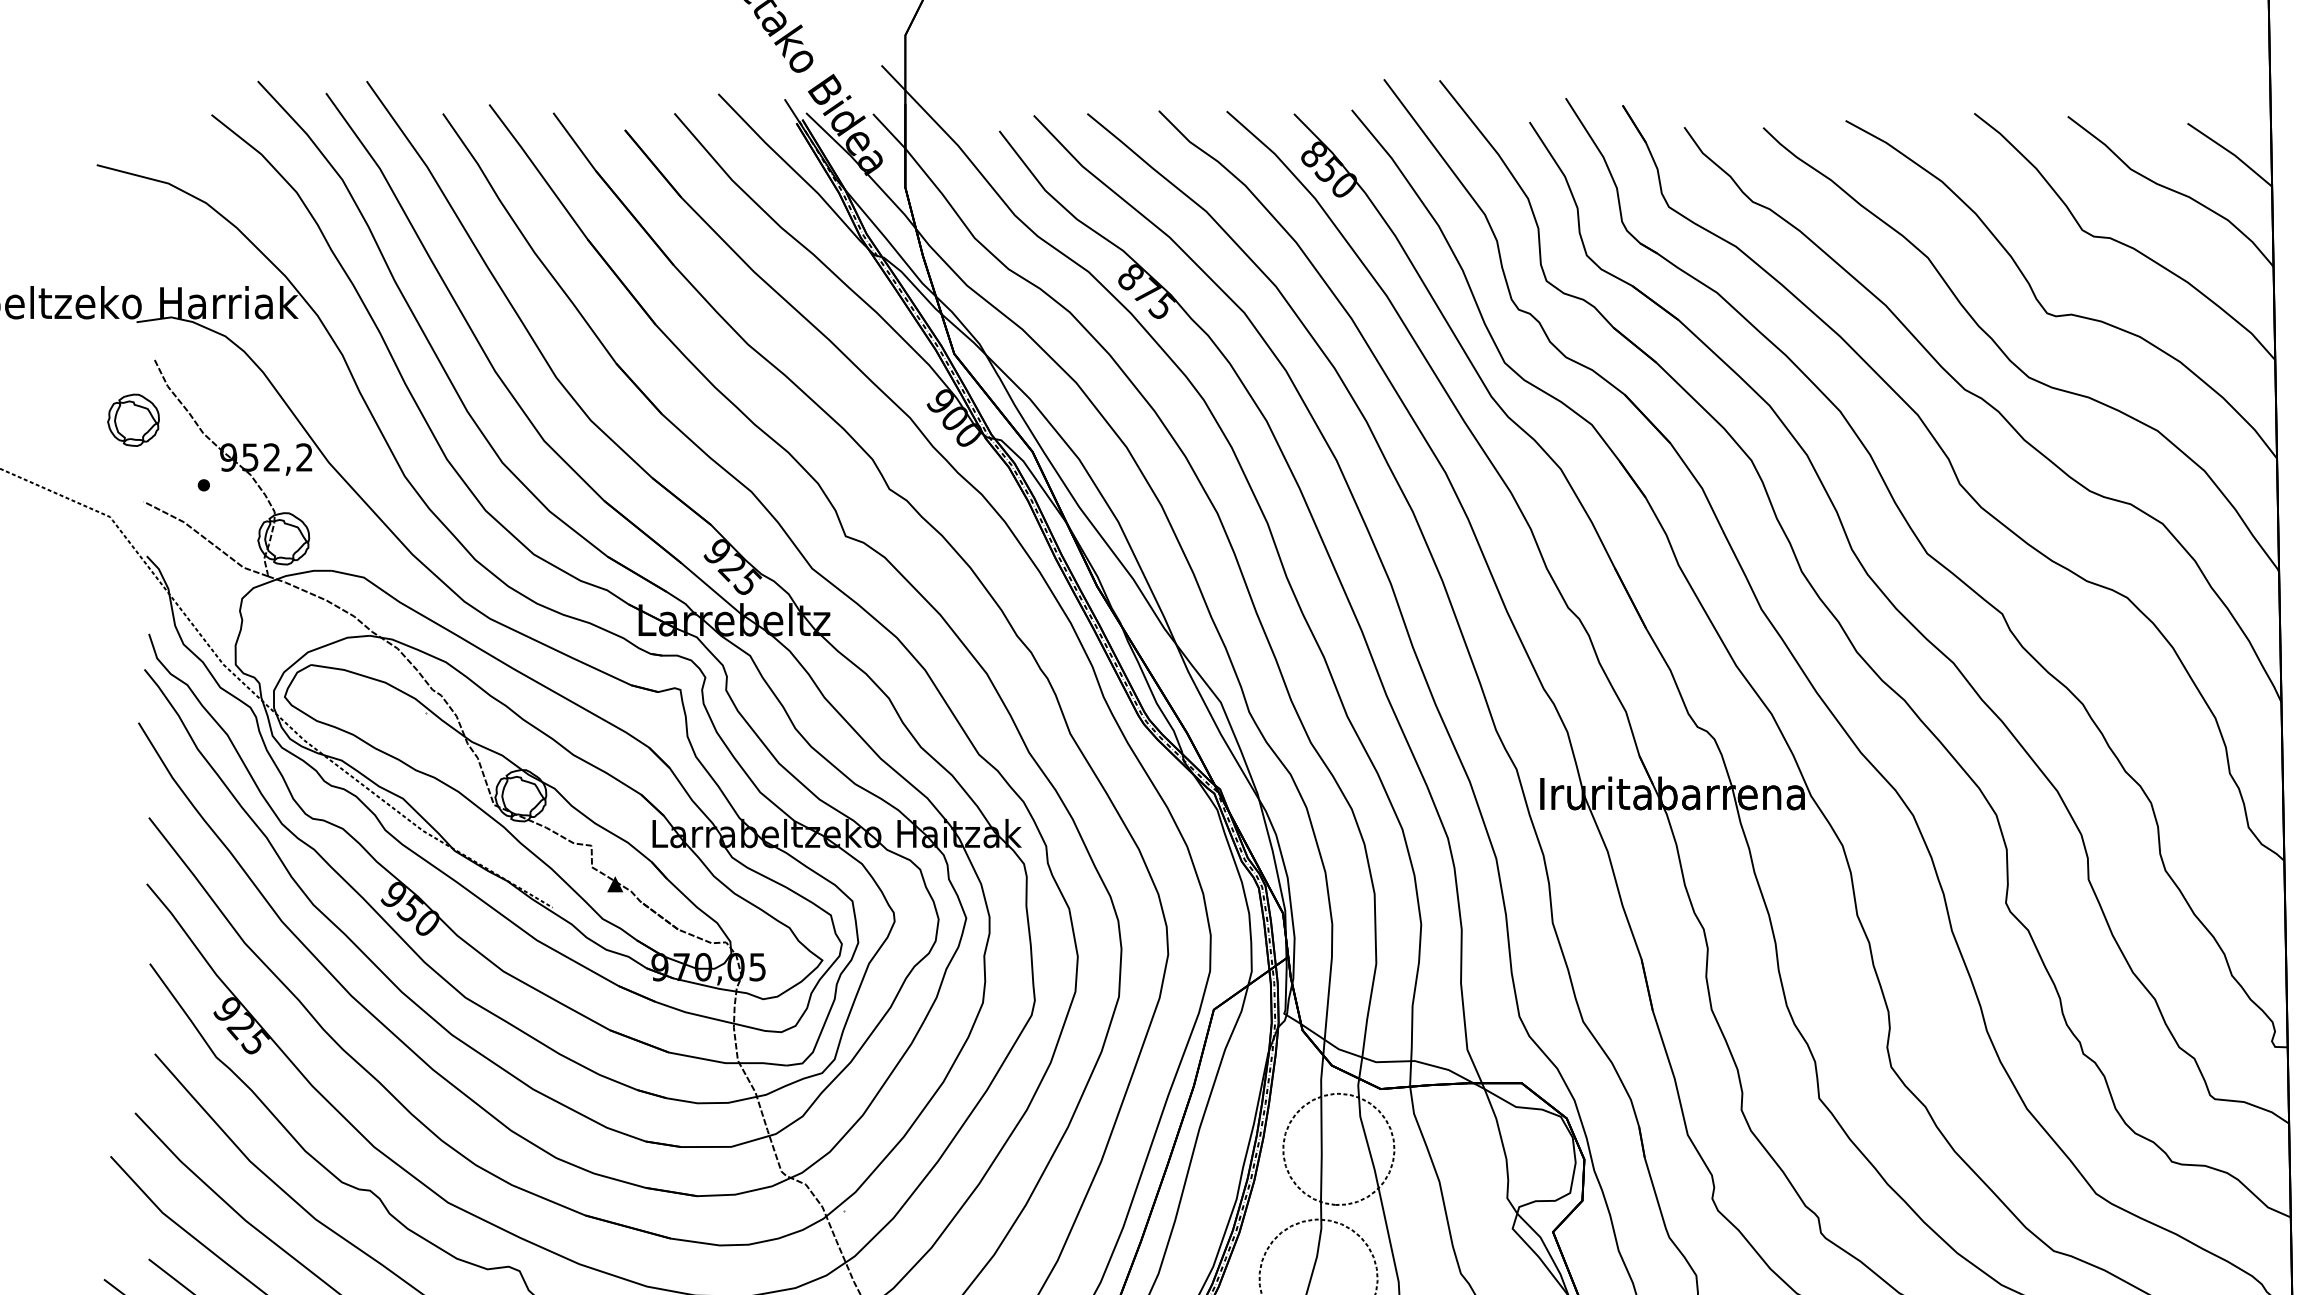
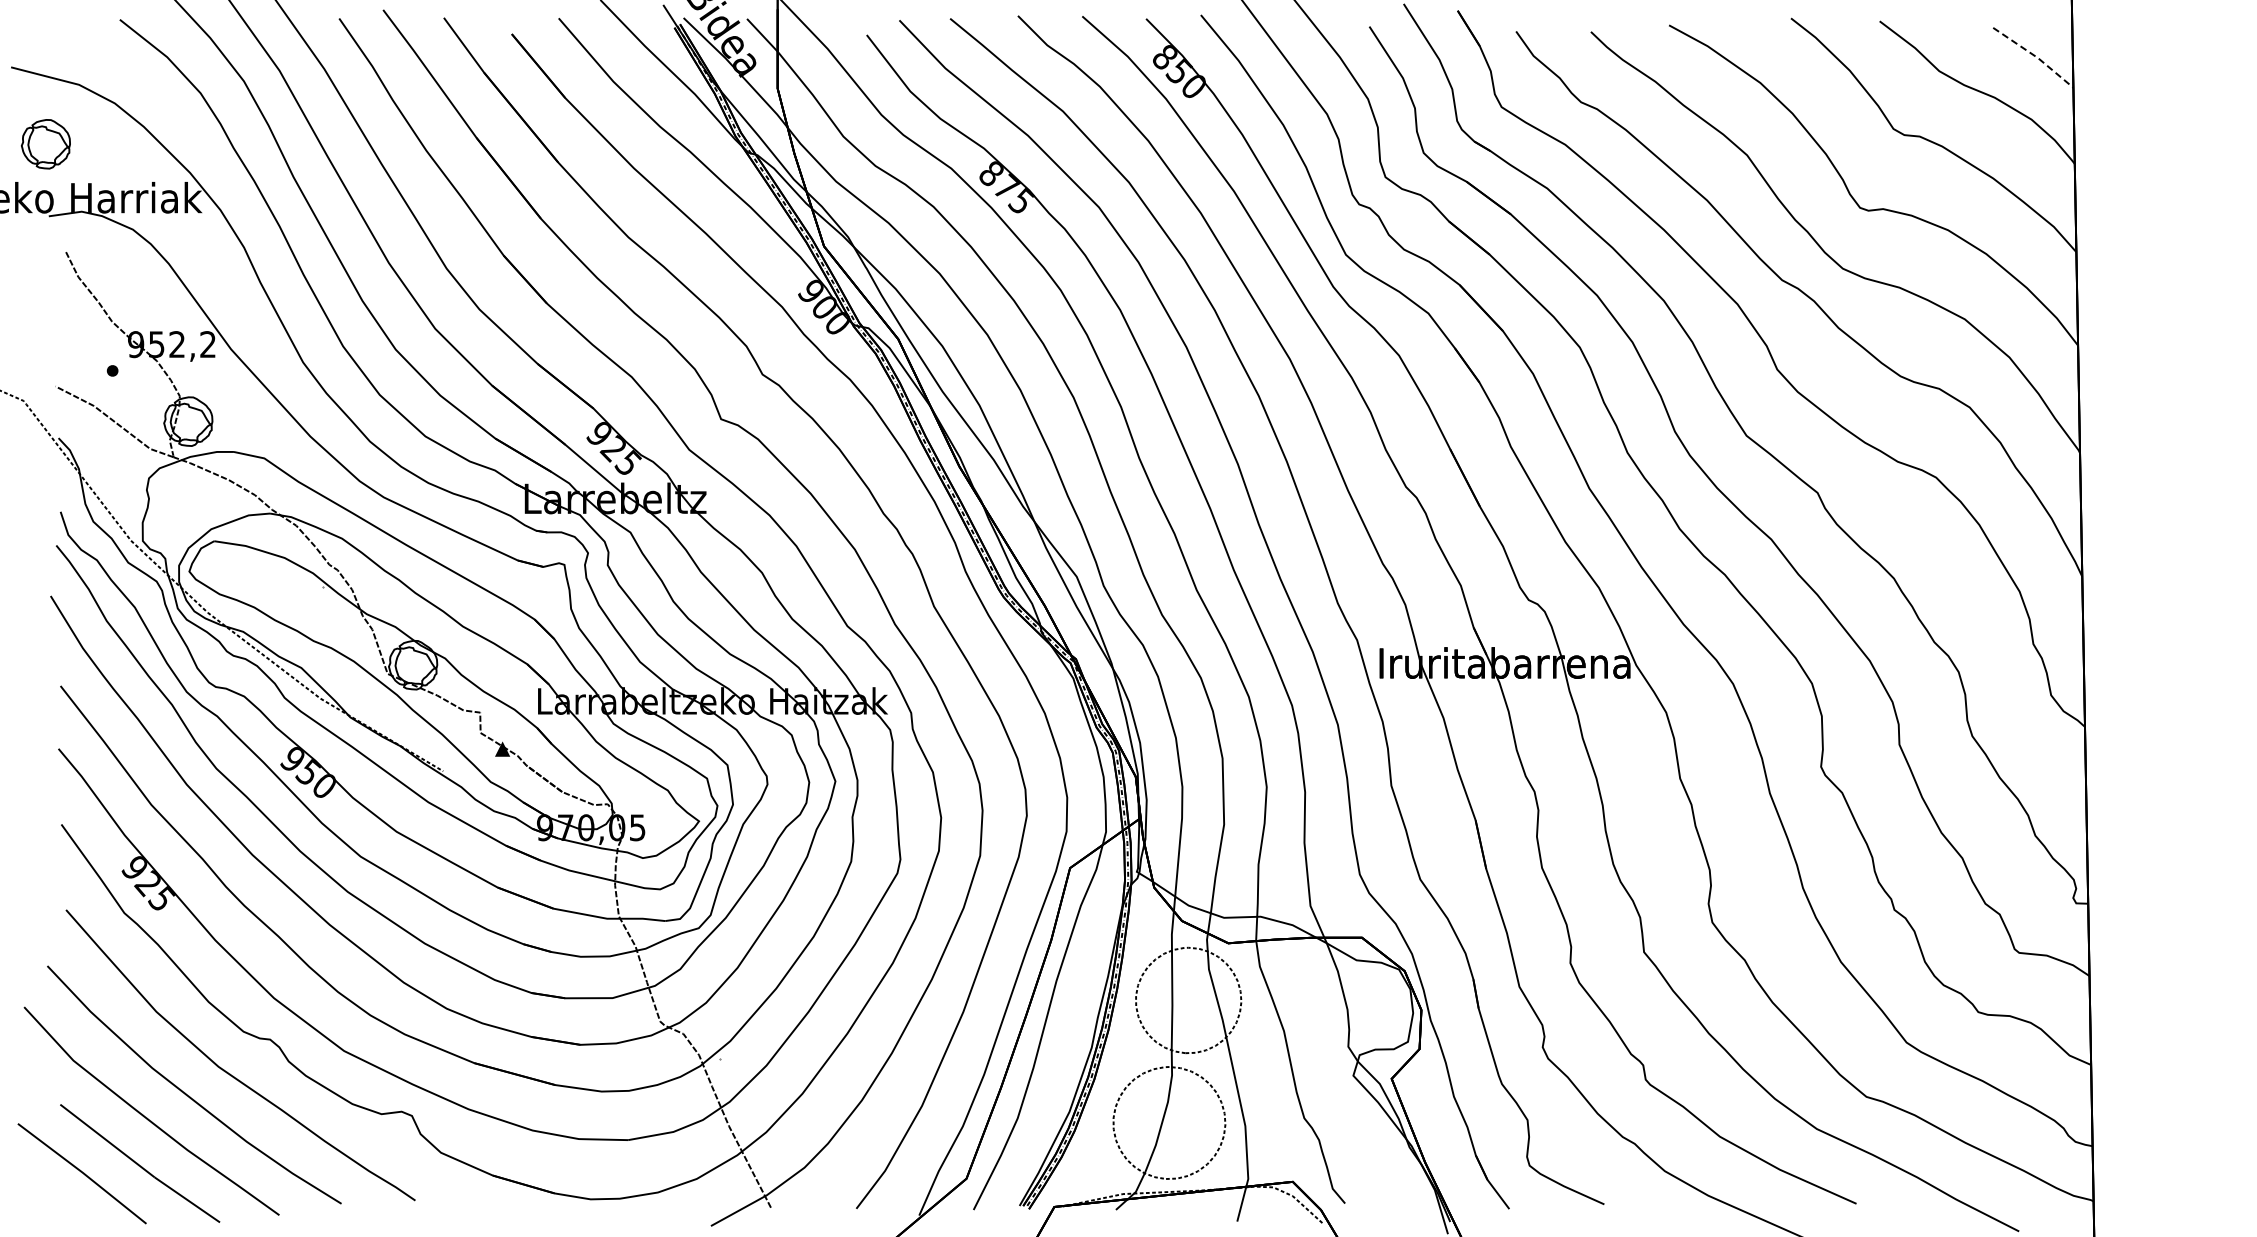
line: (2232, 153) -> (2035, 56), solid -> dashed
part: (133, 420) -> (45, 144), moved

